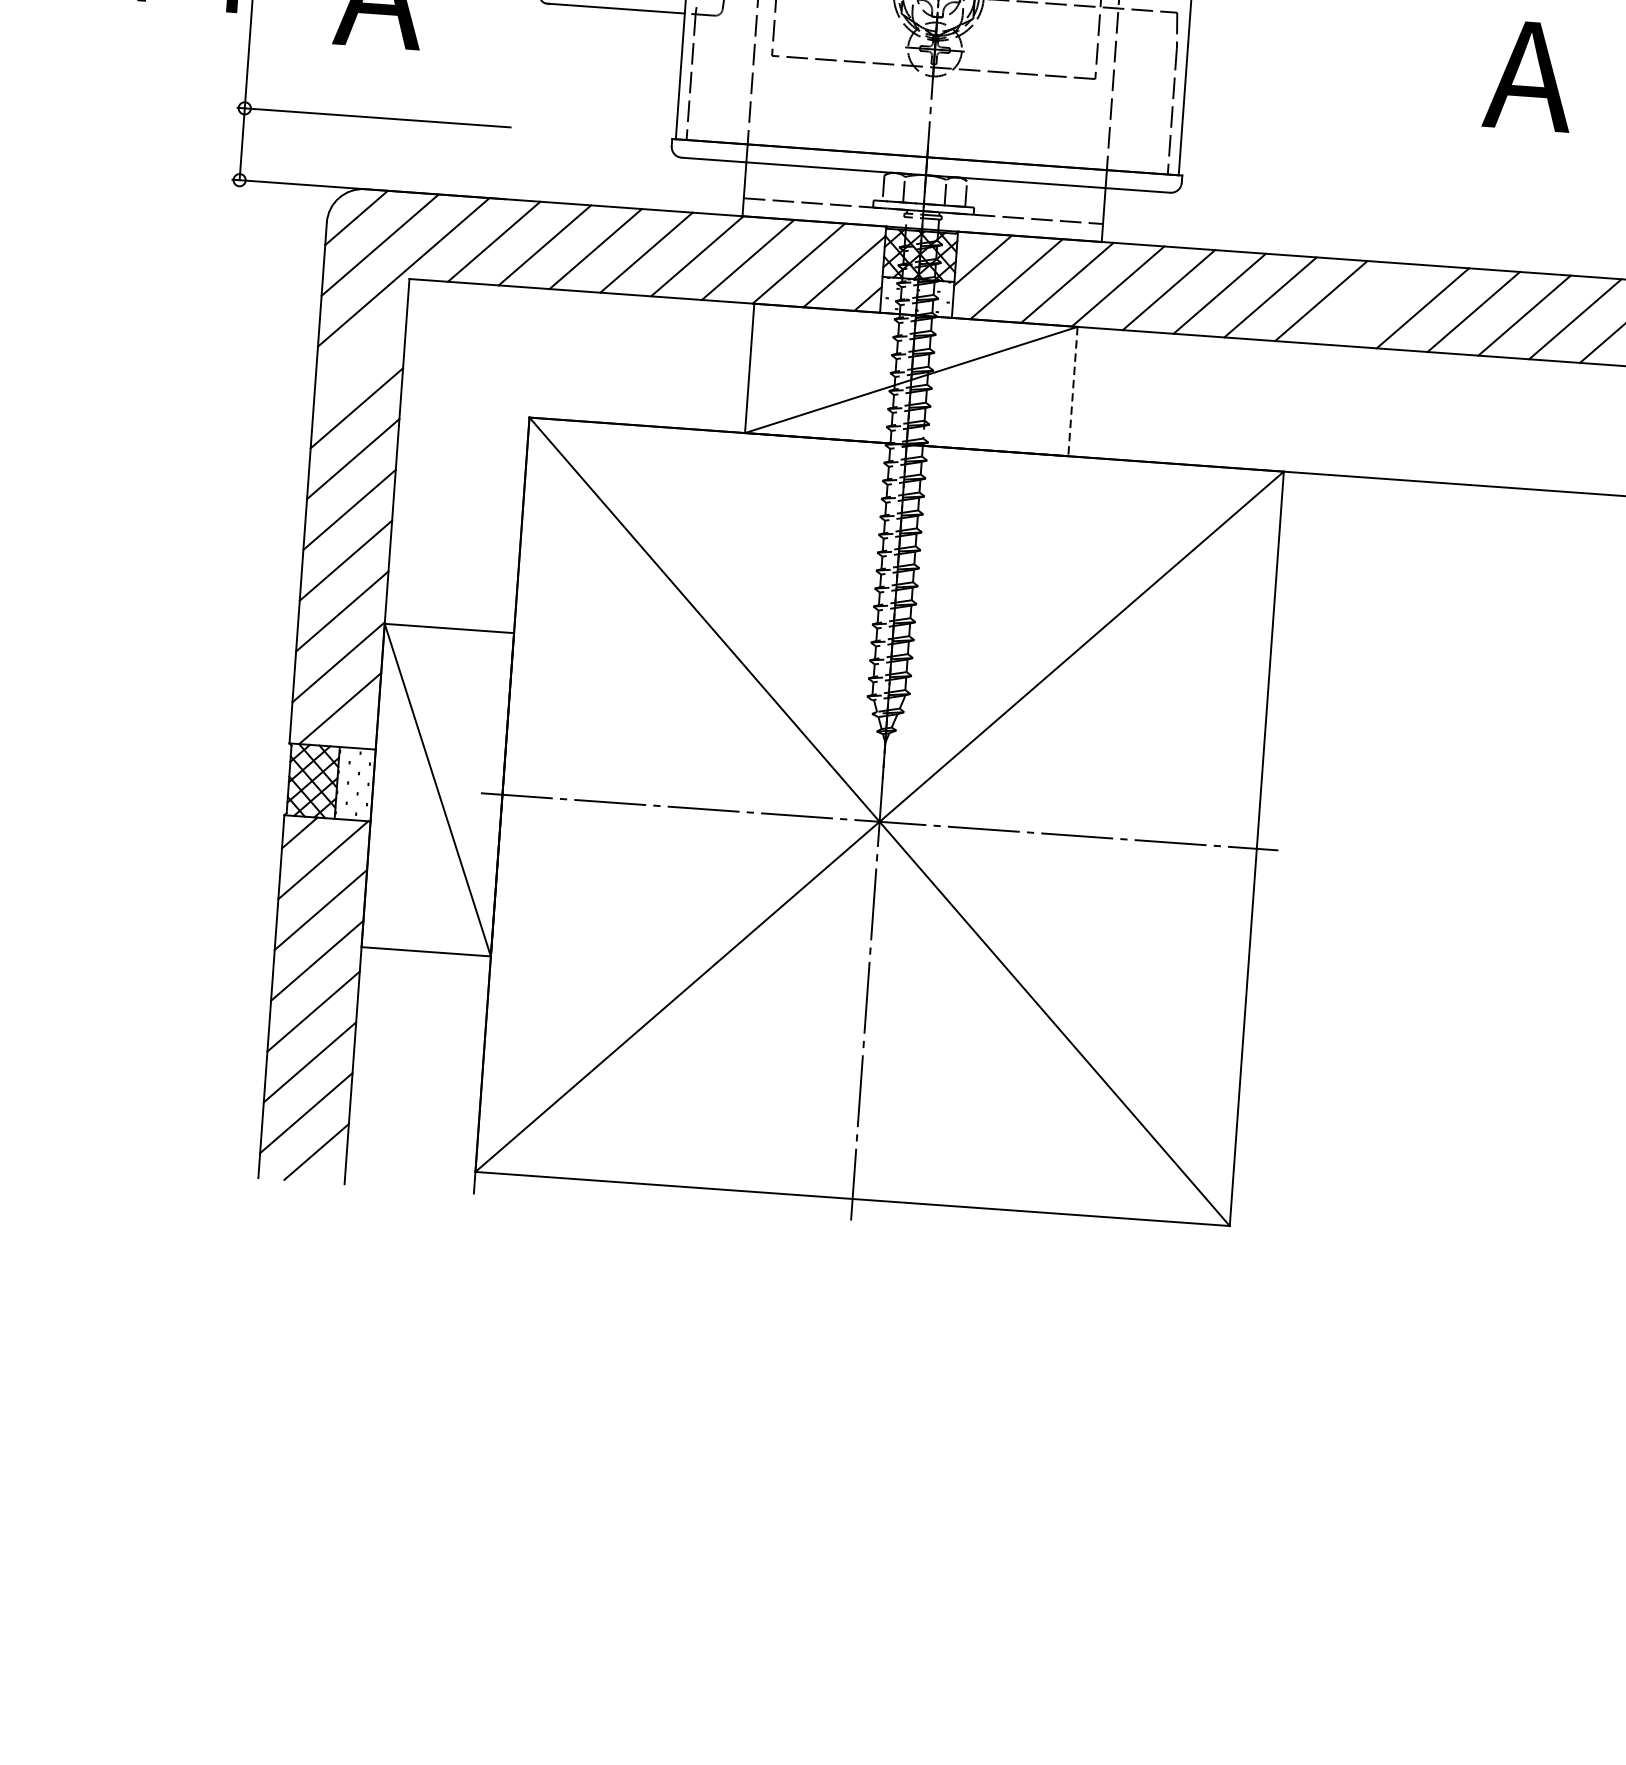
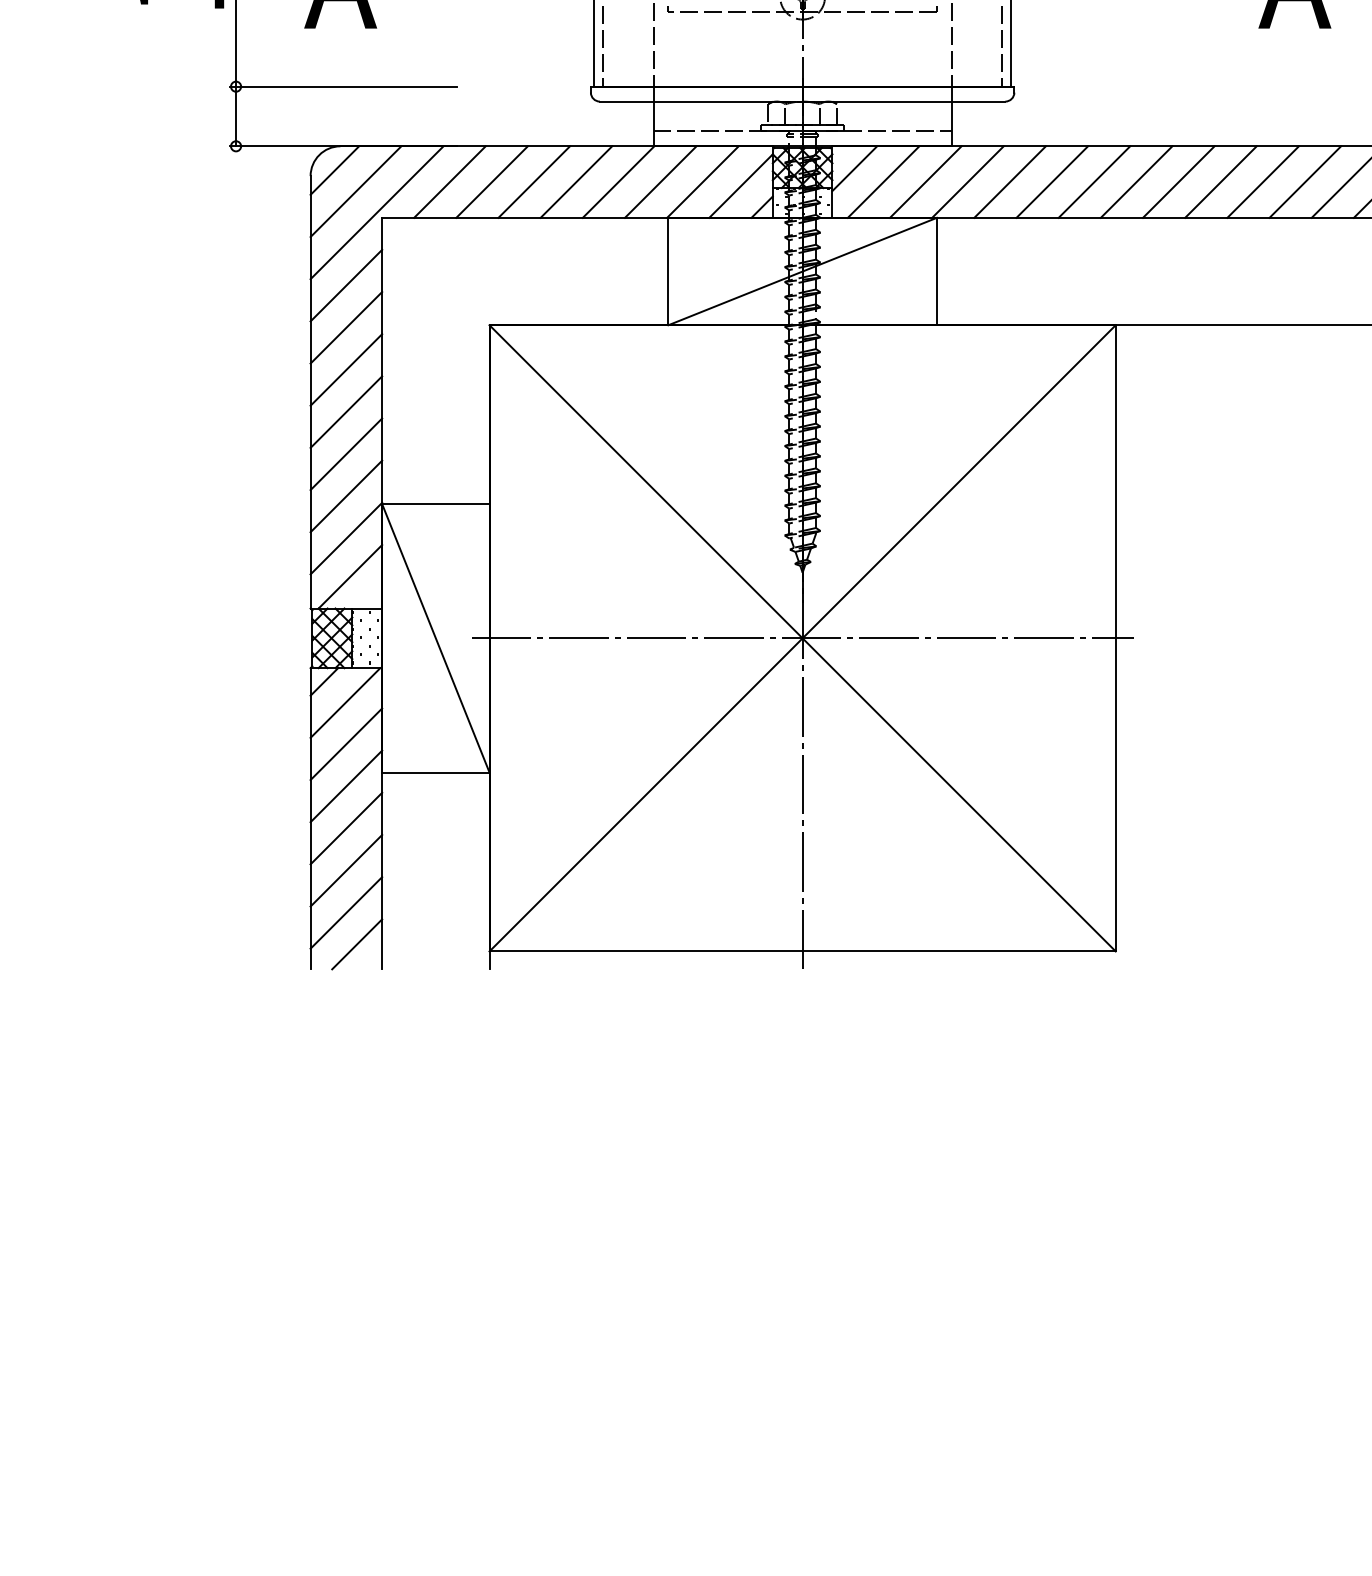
line: (1371, 303) -> (1178, 181), added
line: (360, 357) -> (346, 285), added
line: (1072, 391) -> (936, 271), dashed -> solid

